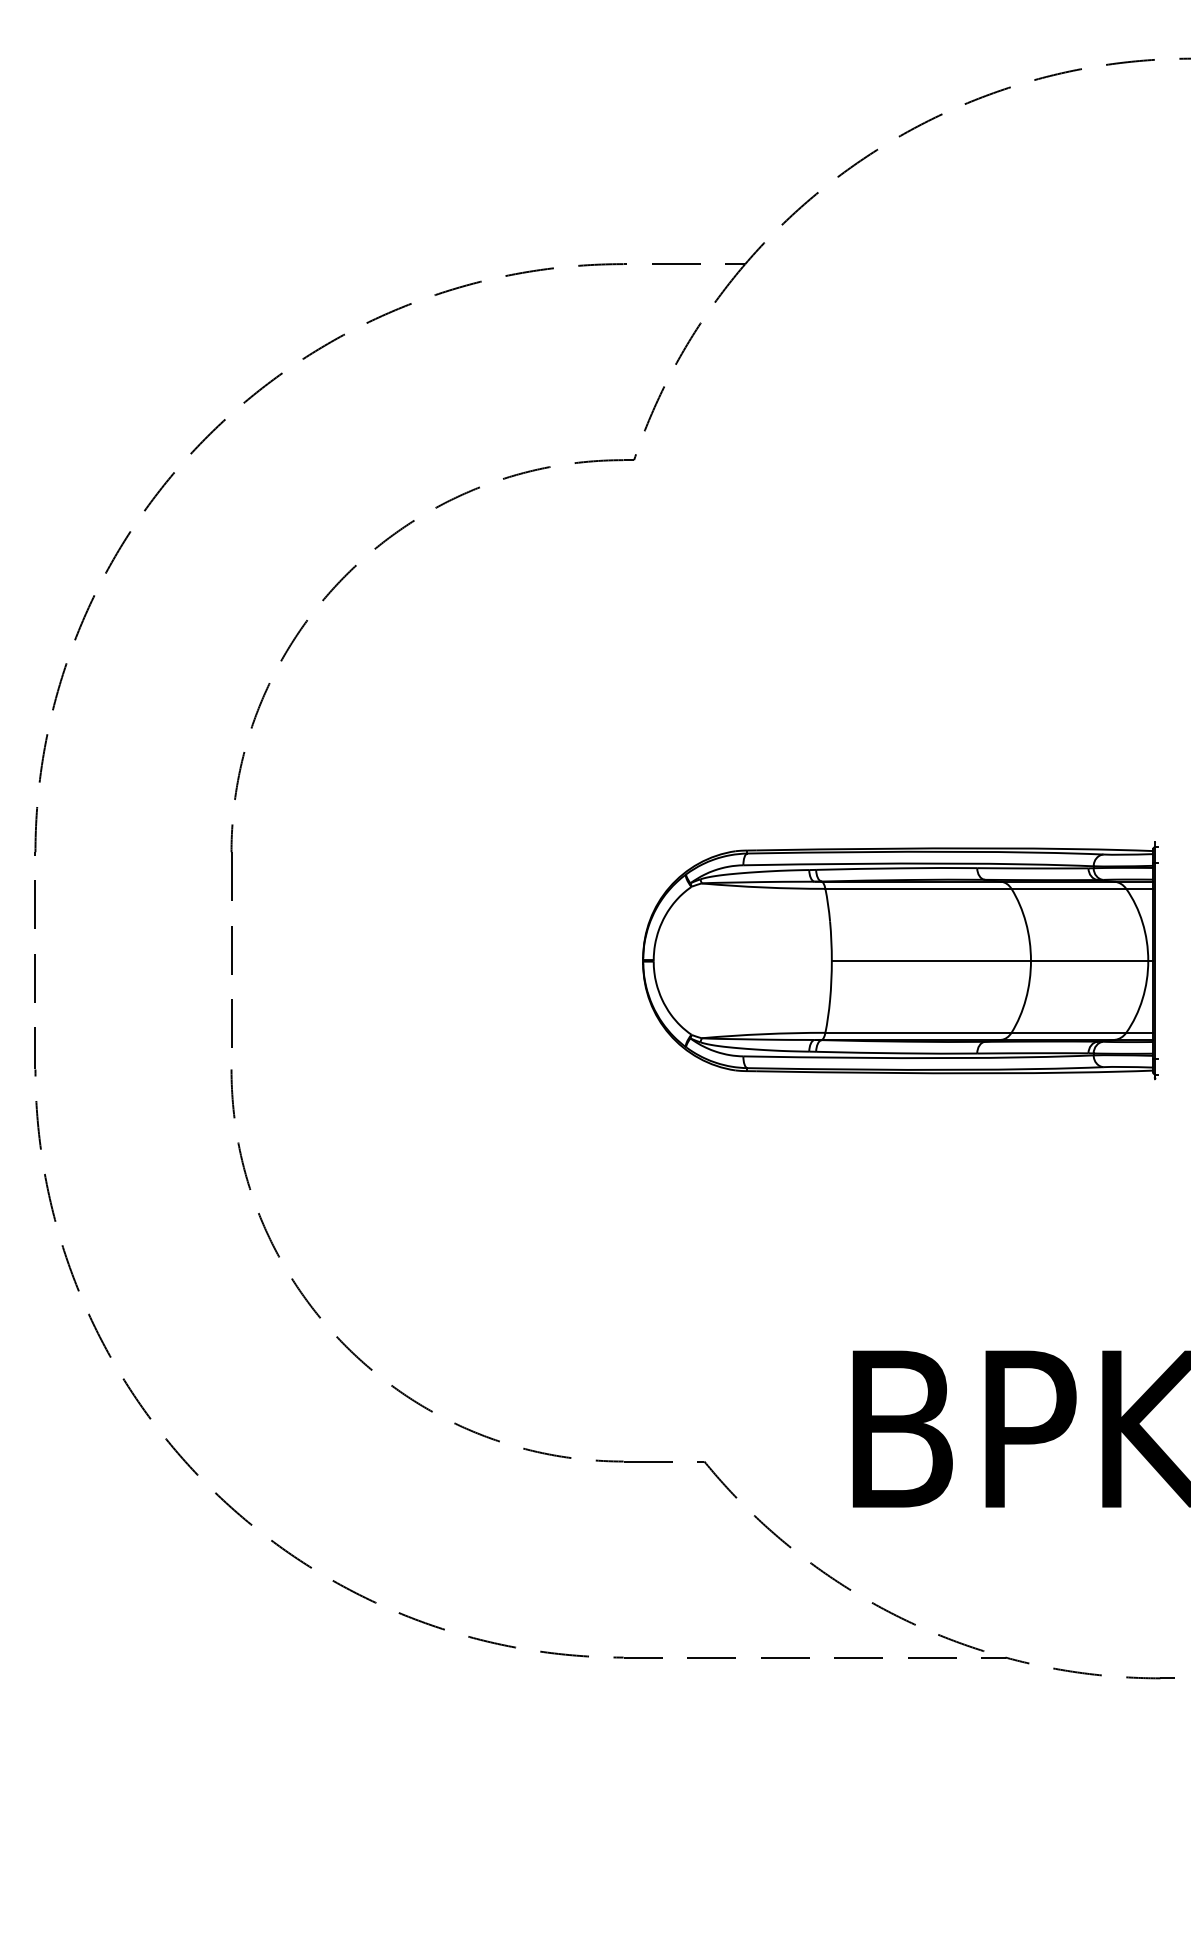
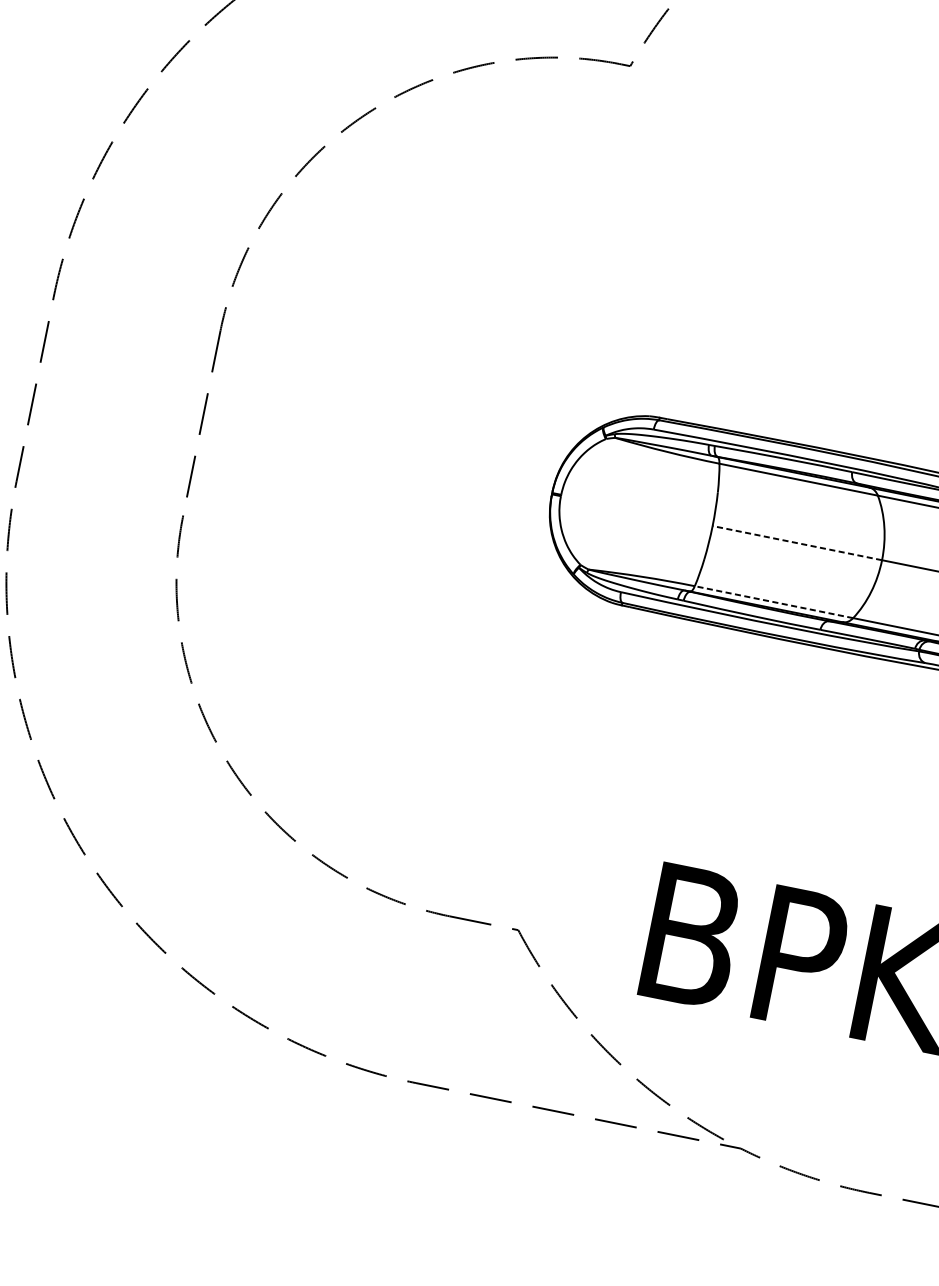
line: (931, 960) -> (797, 542), solid -> dashed
line: (917, 1032) -> (773, 601), solid -> dashed

